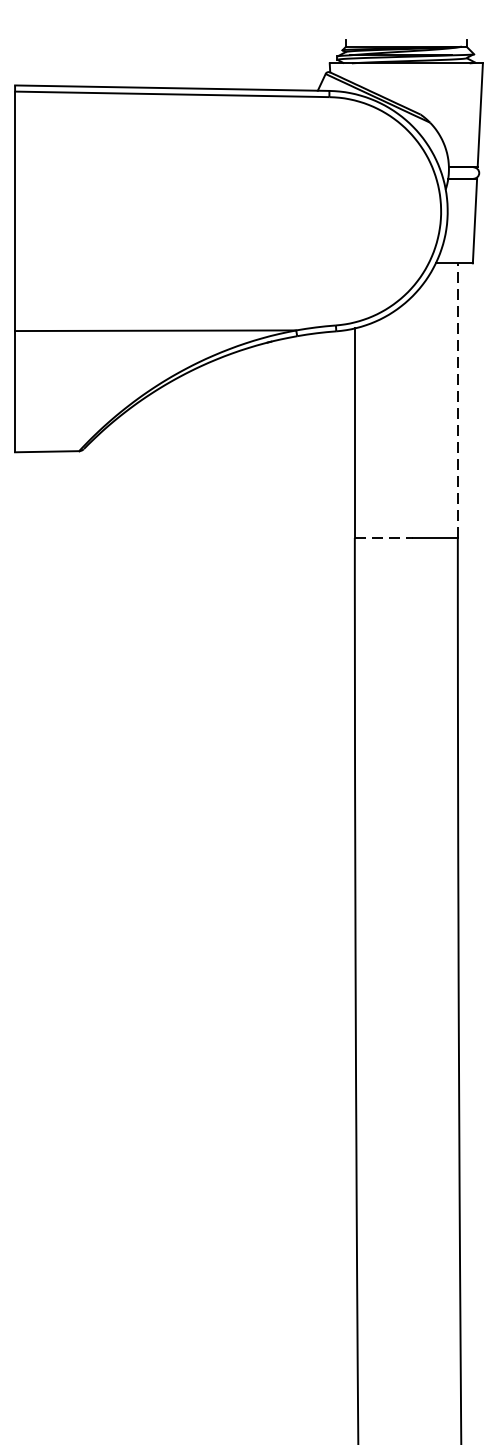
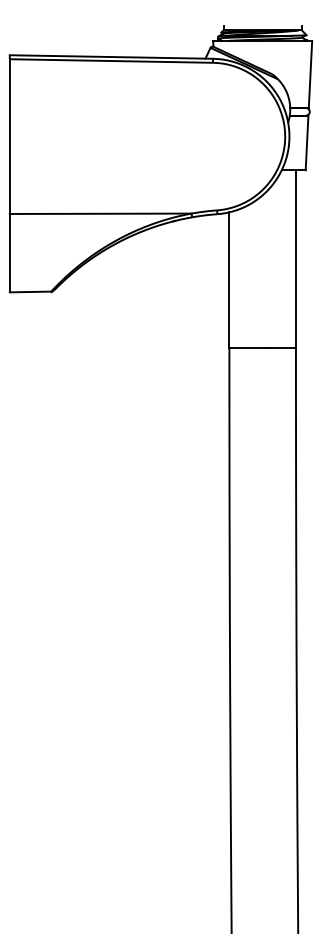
line: (457, 399) -> (295, 258), dashed -> solid
line: (384, 537) -> (248, 347), dashed -> solid

